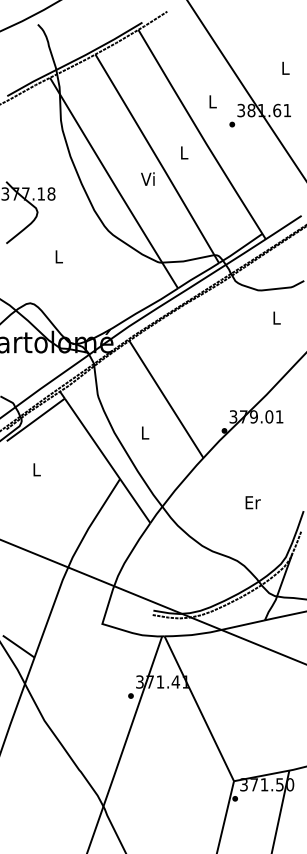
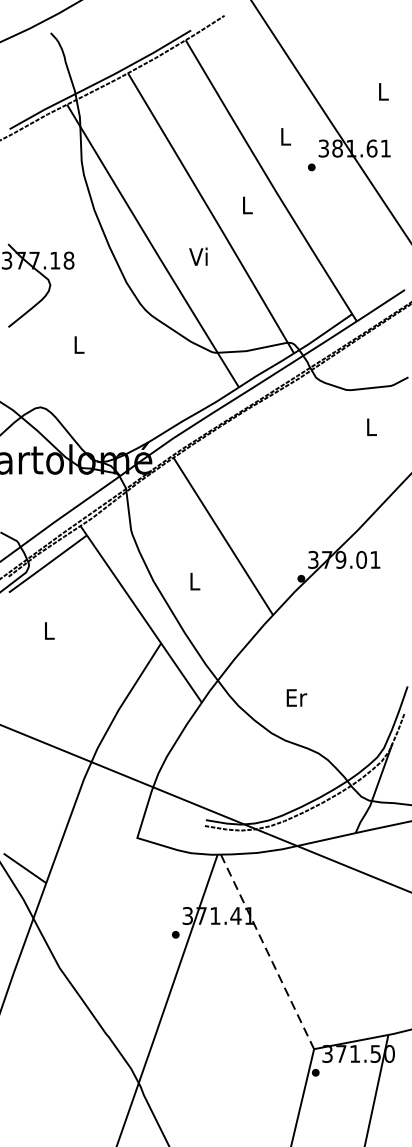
text: (147, 178) -> (197, 255), moved
text: (252, 502) -> (295, 697), moved
line: (199, 708) -> (267, 951), solid -> dashed

